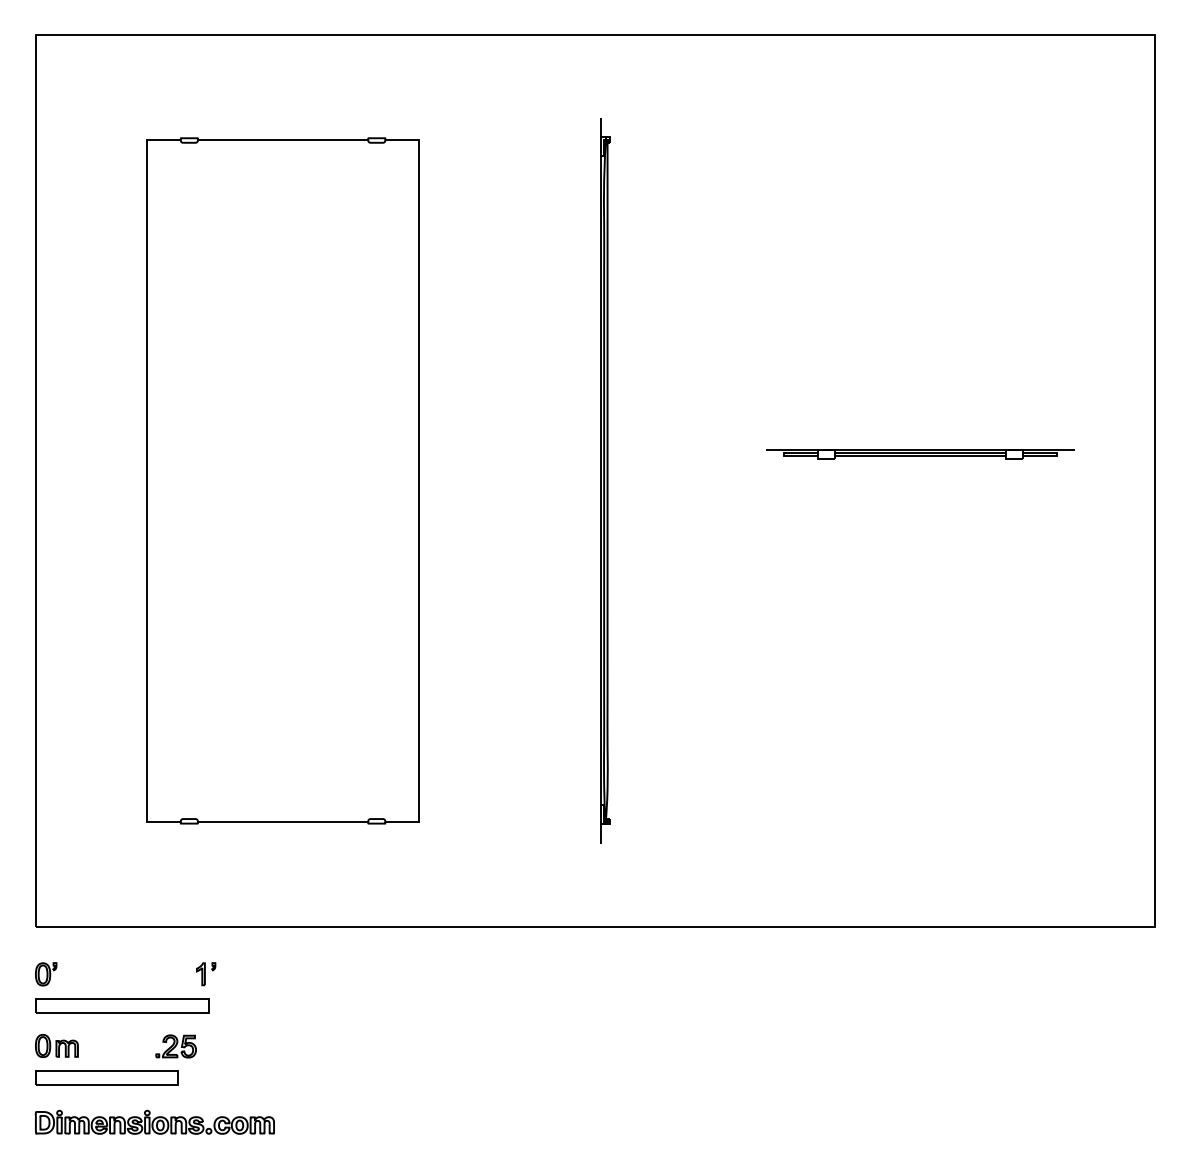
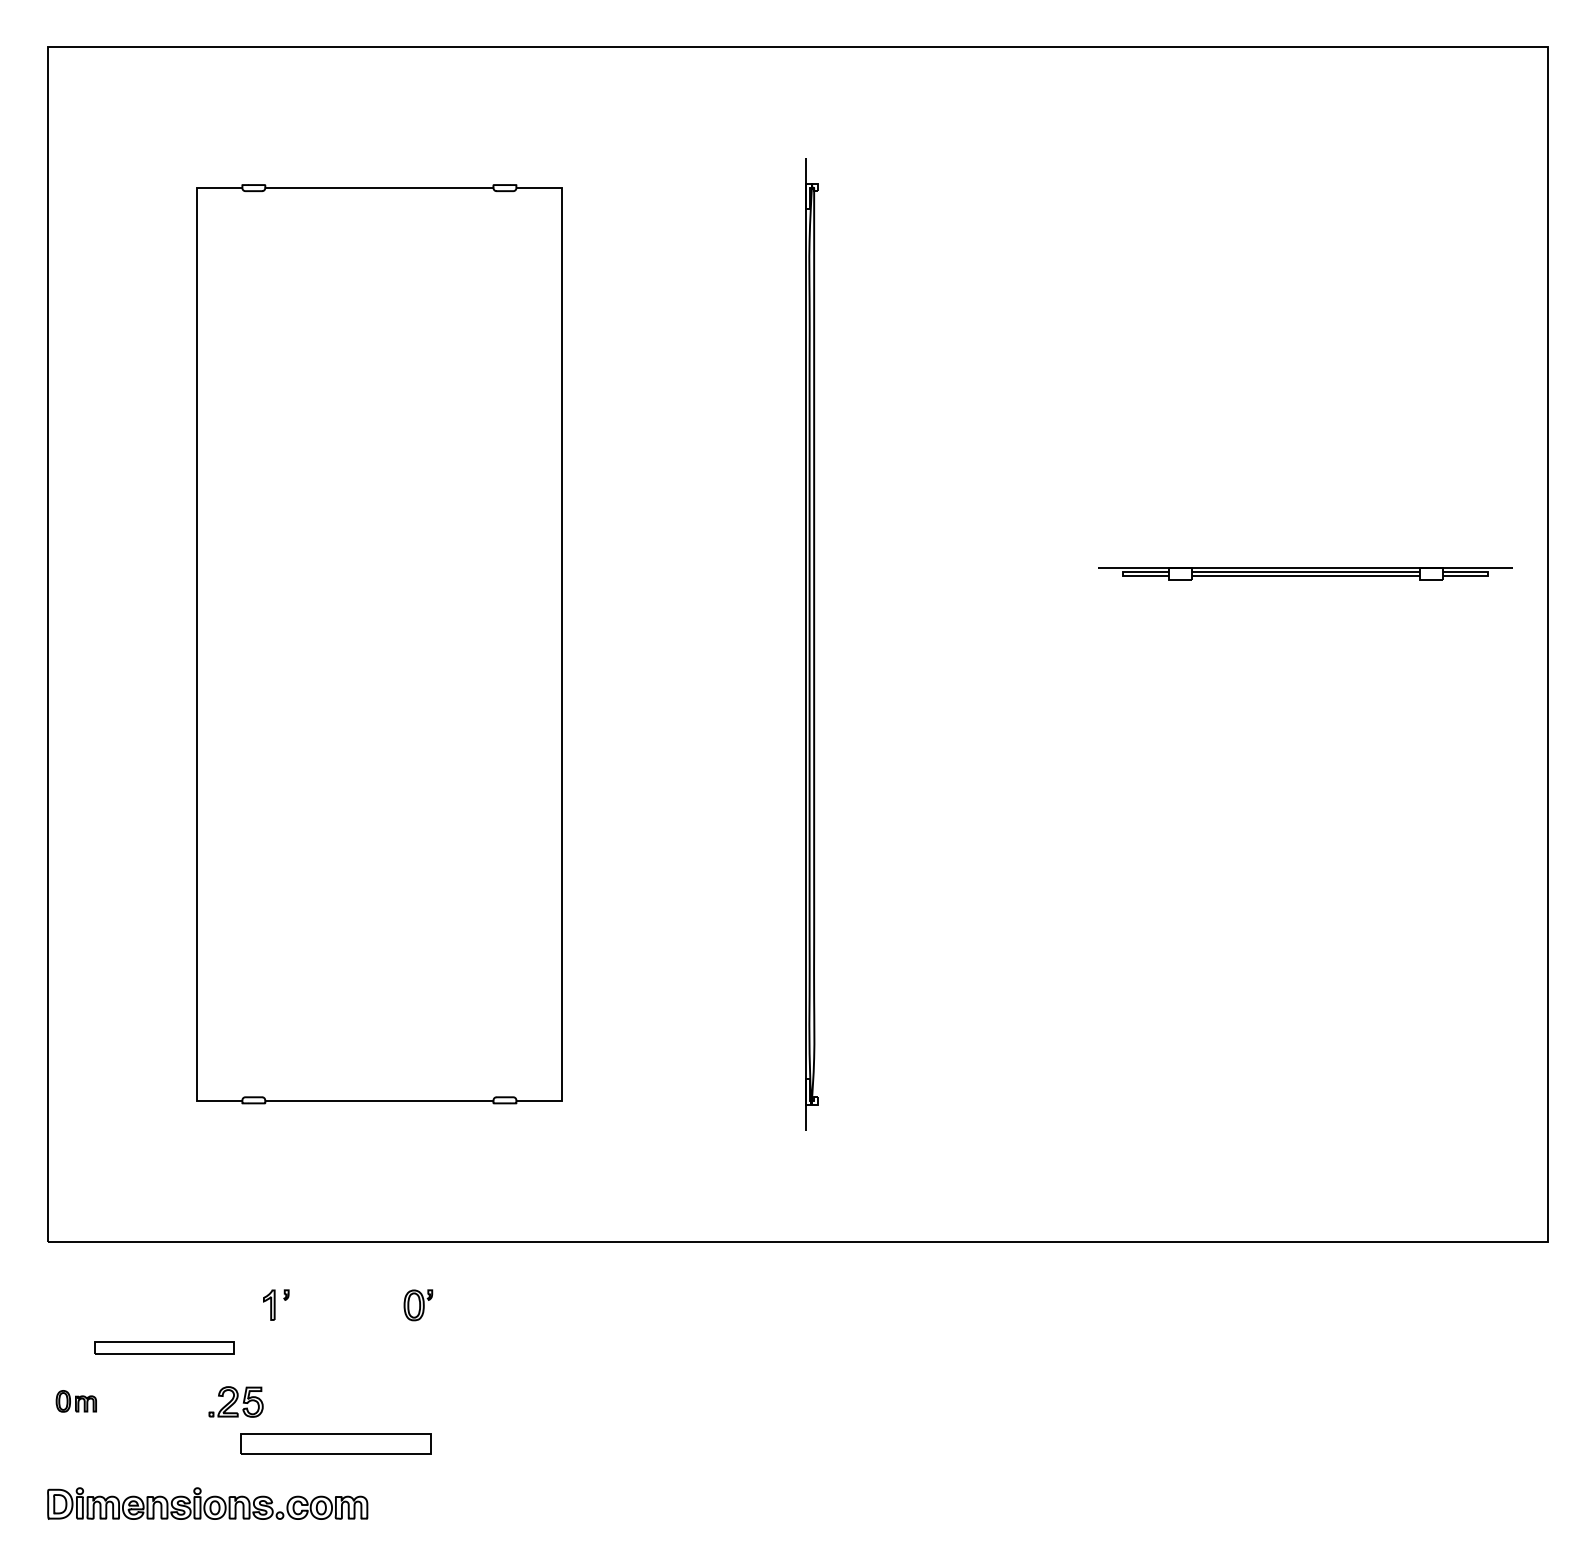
part: (920, 454) -> (1305, 573), moved
part: (46, 974) -> (418, 1305), moved
part: (122, 1005) -> (164, 1347), size x0.6
part: (56, 1045) -> (75, 1400), size x0.7
part: (106, 1077) -> (335, 1443), moved

